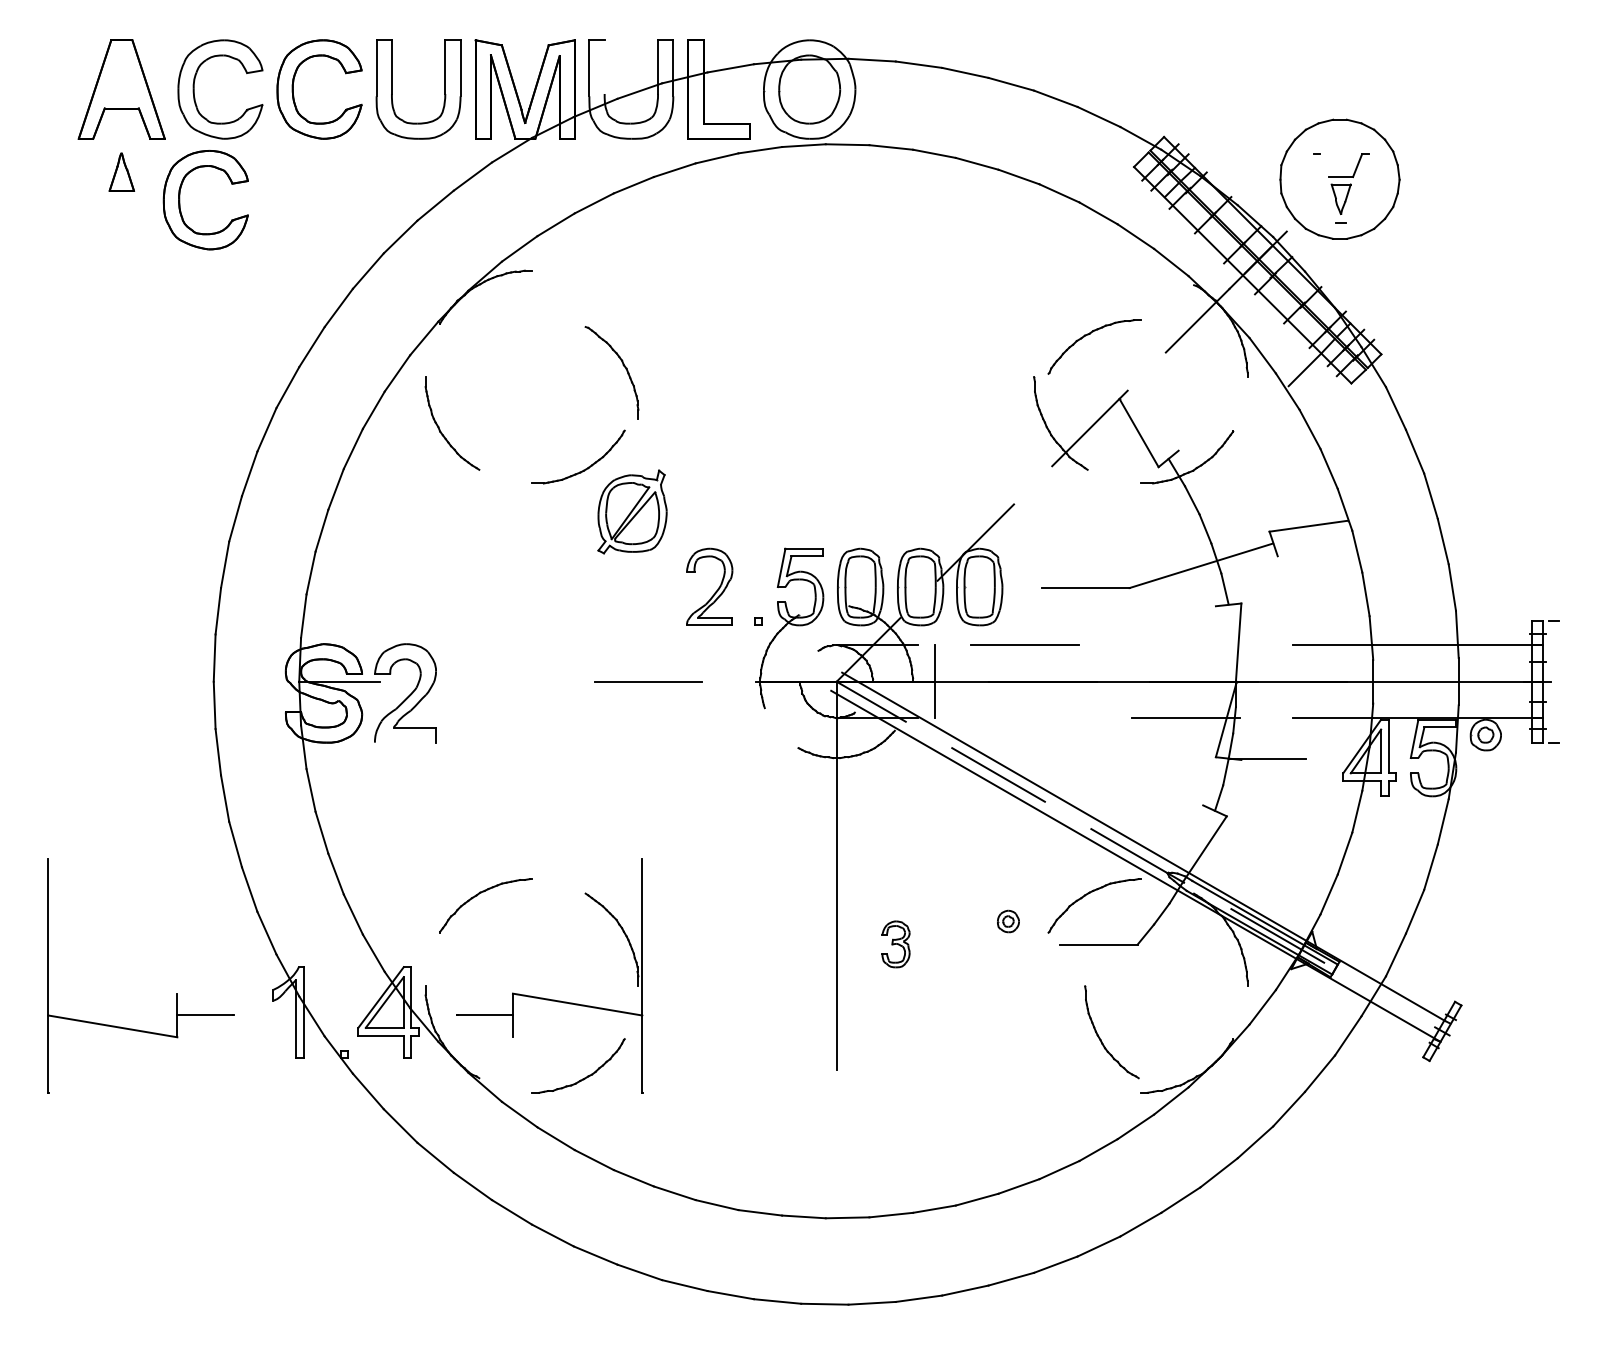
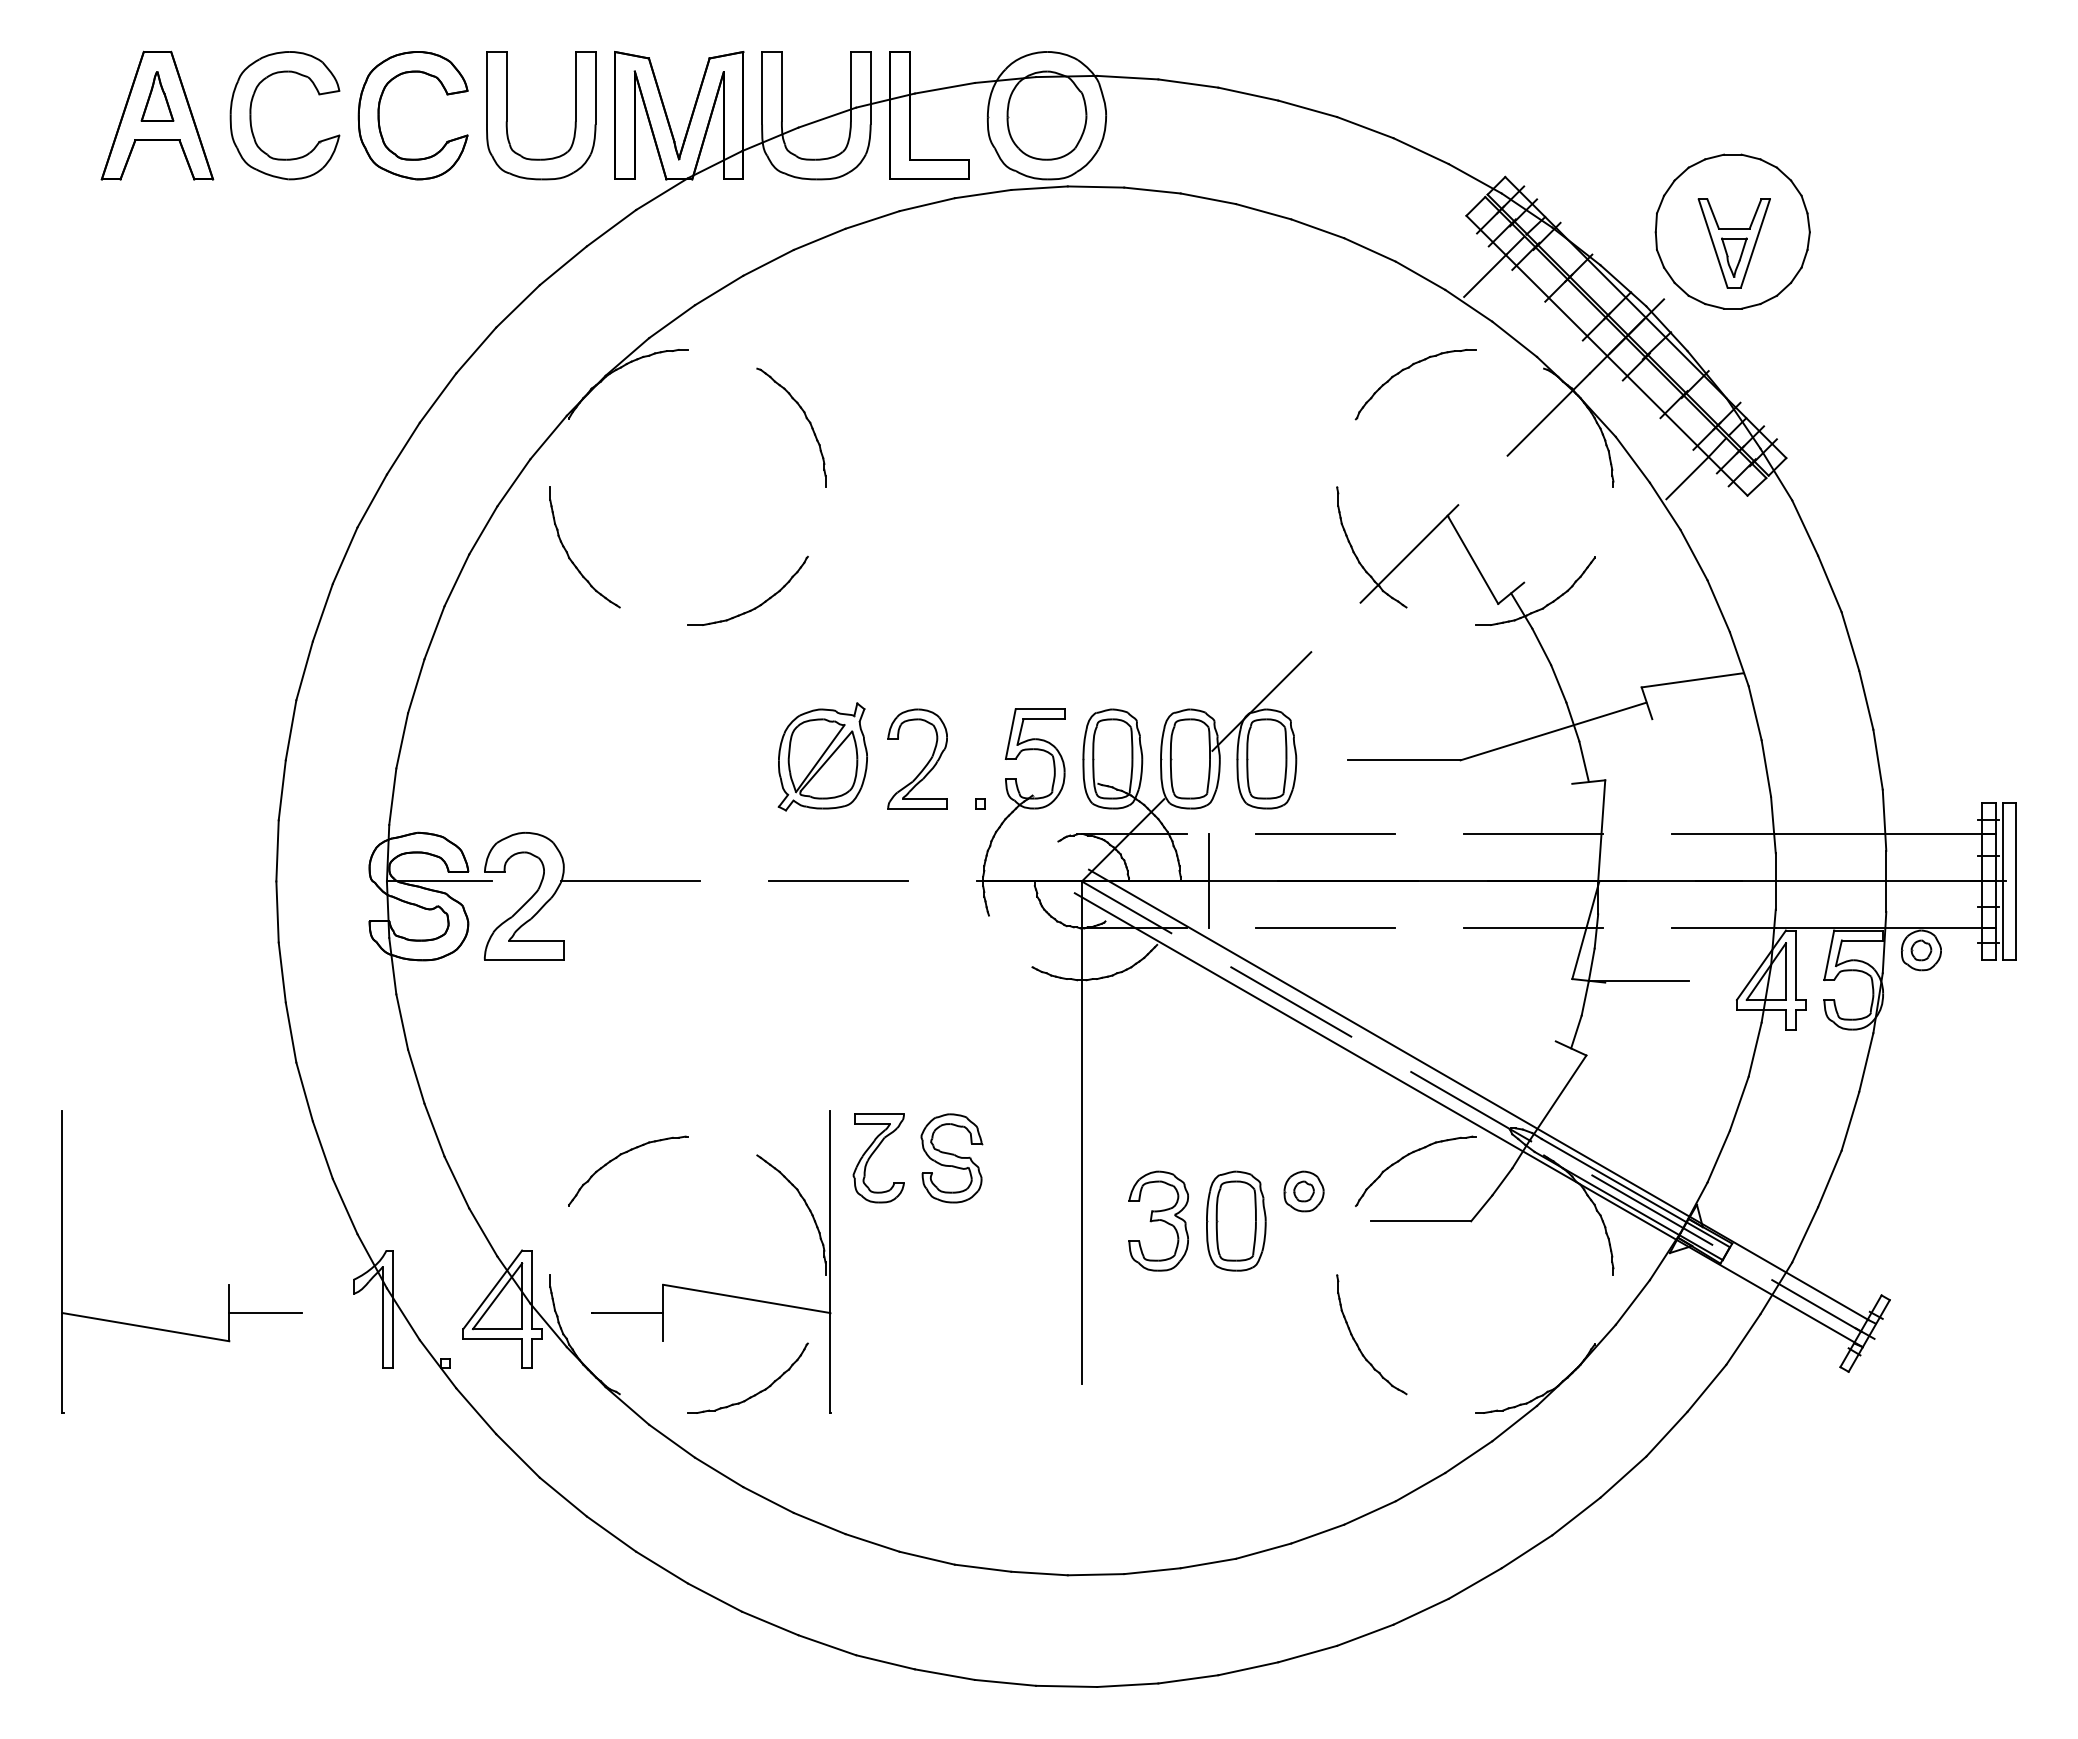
line: (604, 67) -> (781, 86), added
line: (1324, 165) -> (1712, 213), added
part: (121, 172) -> (157, 96), moved
line: (1324, 188) -> (1712, 243), added
line: (1356, 188) -> (1754, 243), added
part: (179, 200) -> (232, 258), removed
line: (1148, 213) -> (1485, 275), added
part: (1088, 335) -> (1407, 369), moved
part: (622, 365) -> (805, 418), moved
part: (632, 511) -> (822, 756), moved
line: (1185, 645) -> (1533, 834), added
line: (486, 681) -> (629, 881), added
line: (1548, 681) -> (2002, 881), added
line: (1558, 681) -> (2015, 881), added
line: (1024, 718) -> (1324, 928), added
line: (404, 742) -> (523, 960), added
part: (675, 892) -> (873, 1154), added
part: (735, 895) -> (951, 1158), added
part: (1008, 921) -> (1303, 1191), size x1.43
part: (895, 943) -> (1158, 1220), size x1.67
part: (956, 943) -> (1236, 1220), added
line: (1404, 1009) -> (1816, 1305), added
part: (1101, 1039) -> (1358, 1344), moved

